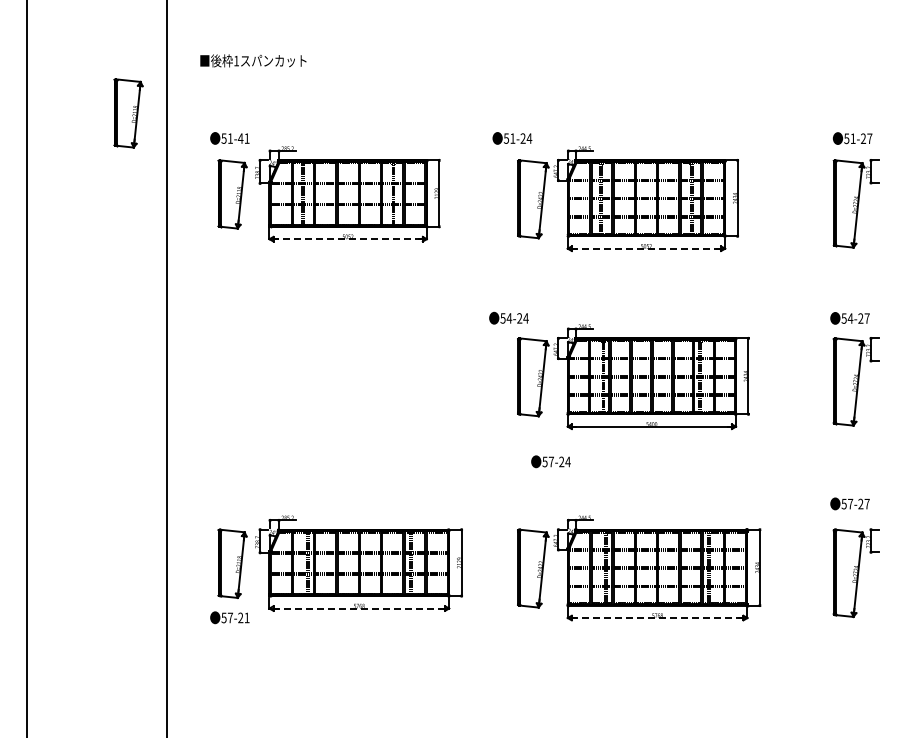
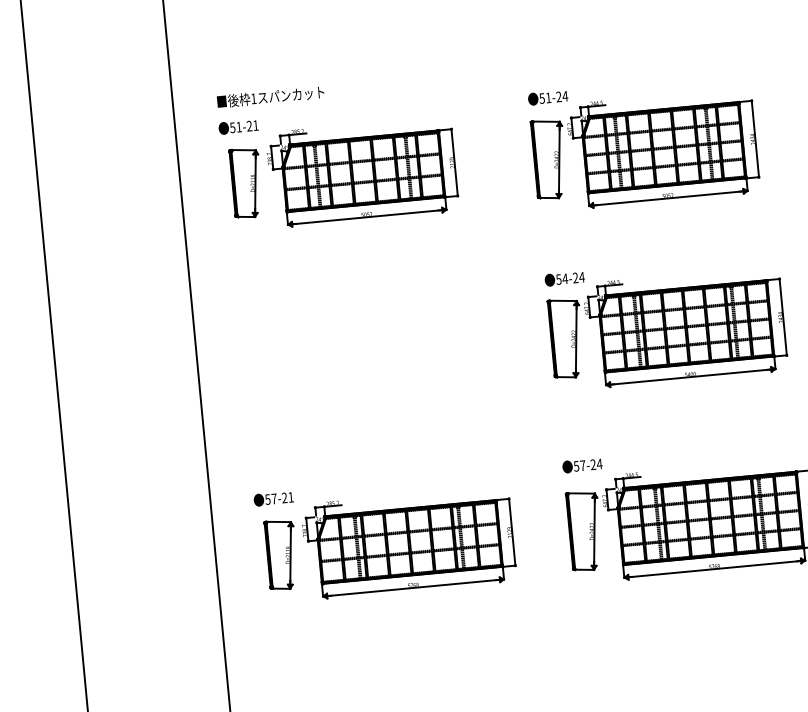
text: (253, 60) -> (270, 96), moved
part: (128, 113) -> (134, 111), removed
text: (240, 138) -> (249, 126), 51-41 -> 51-21
text: (512, 138) -> (548, 97), moved
line: (347, 239) -> (366, 217), dashed -> solid
line: (645, 248) -> (667, 198), dashed -> solid
text: (508, 317) -> (564, 278), moved
text: (550, 461) -> (581, 465), moved
line: (358, 608) -> (412, 587), dashed -> solid
text: (229, 617) -> (273, 498), moved
line: (657, 618) -> (714, 569), dashed -> solid

